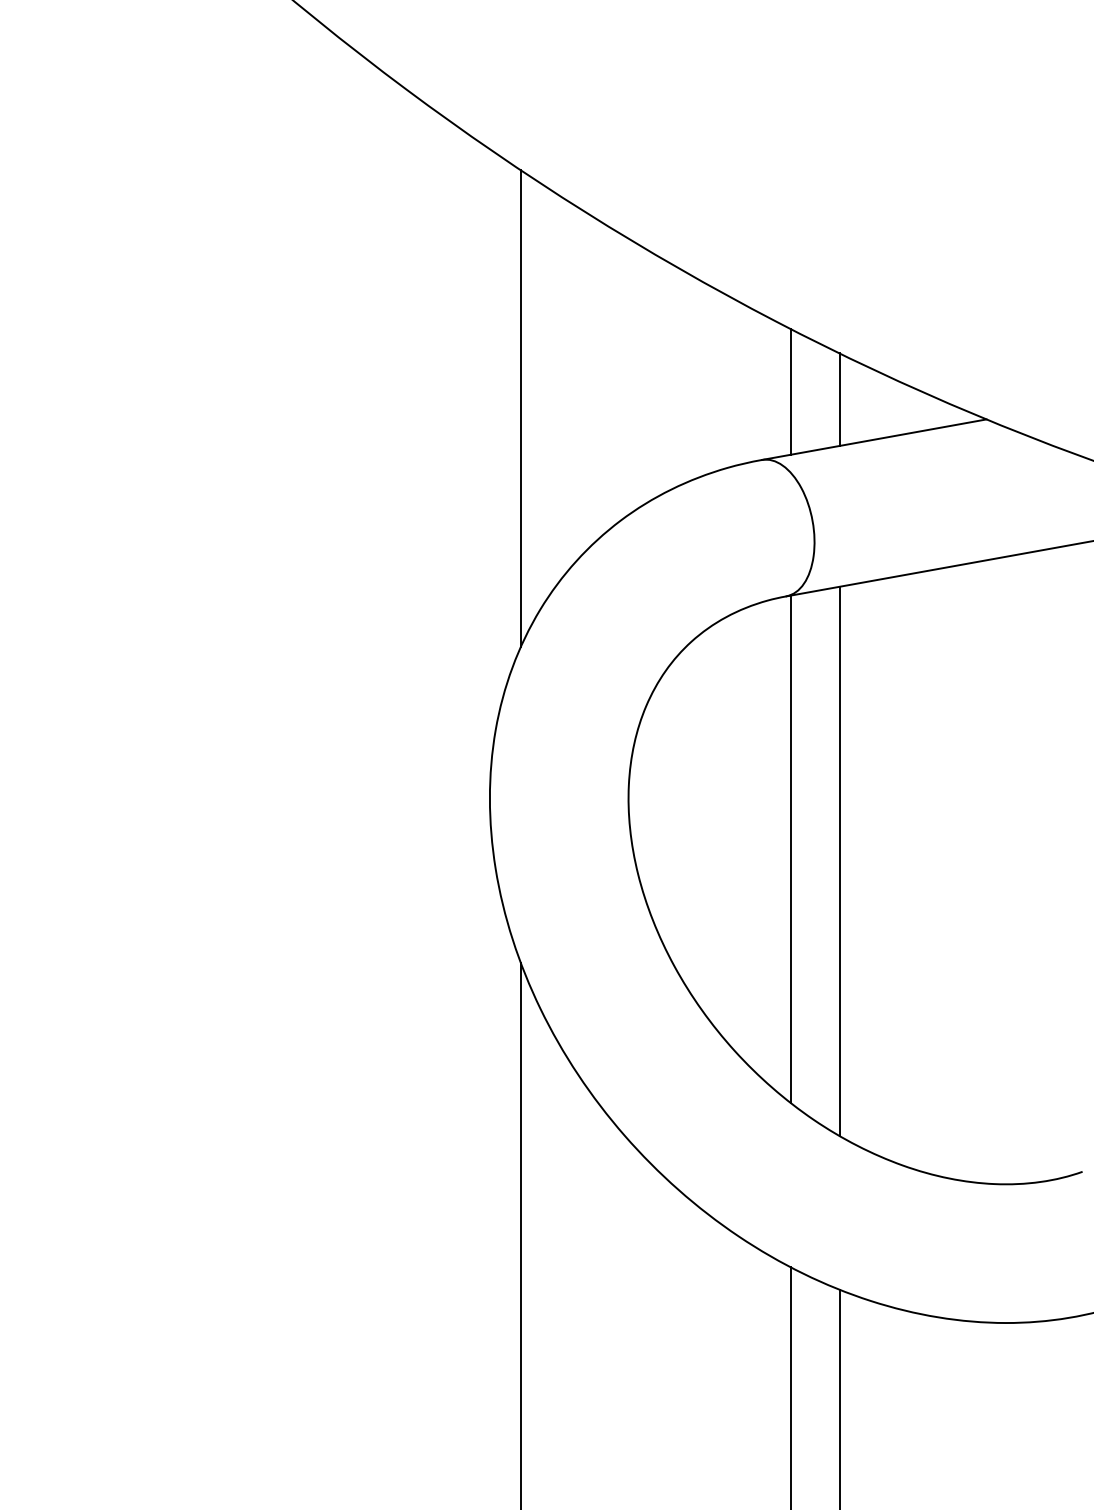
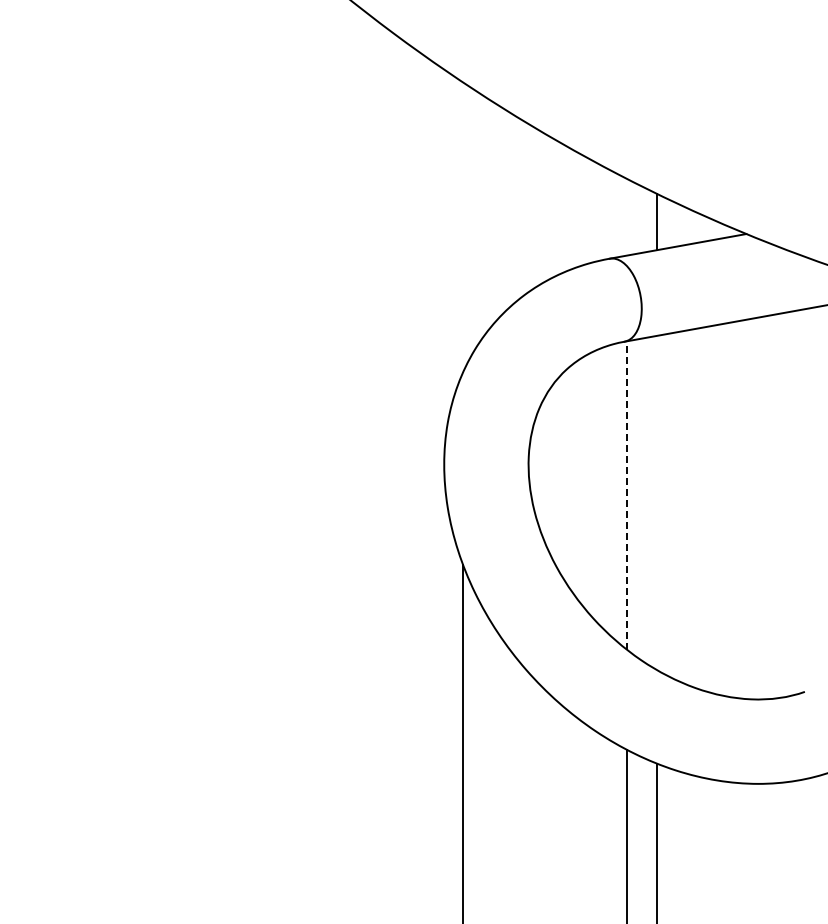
line: (791, 392) -> (627, 217), removed
line: (521, 408) -> (463, 227), removed
line: (791, 849) -> (627, 495), solid -> dashed
line: (838, 860) -> (656, 502), removed

